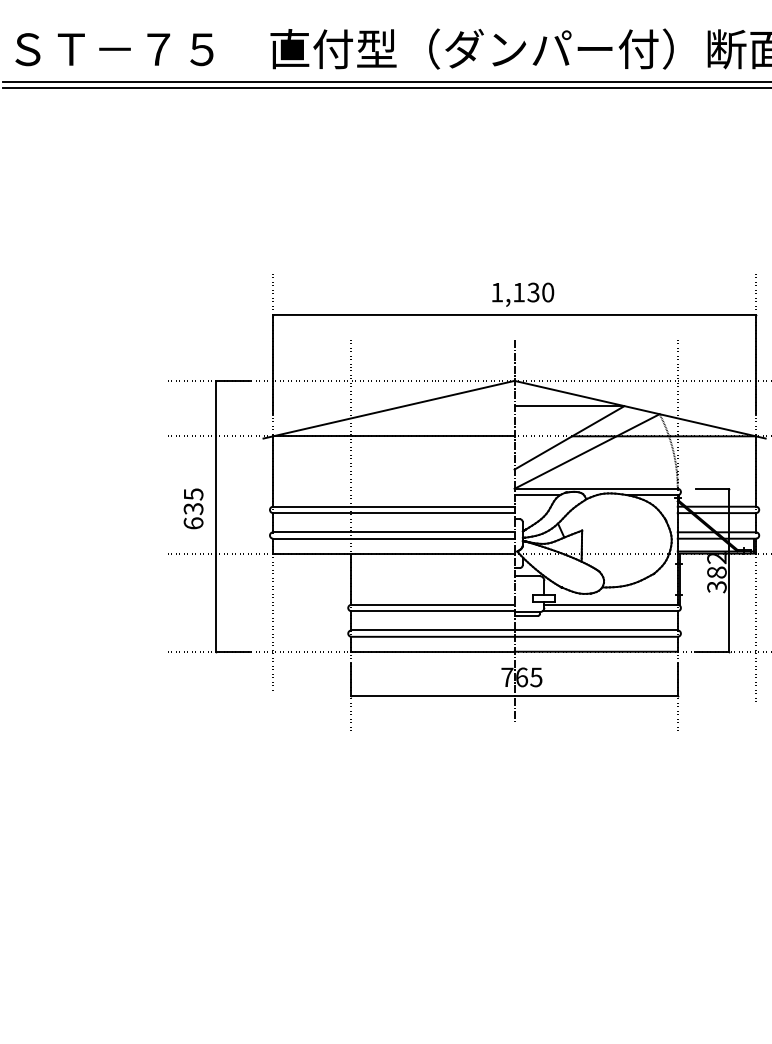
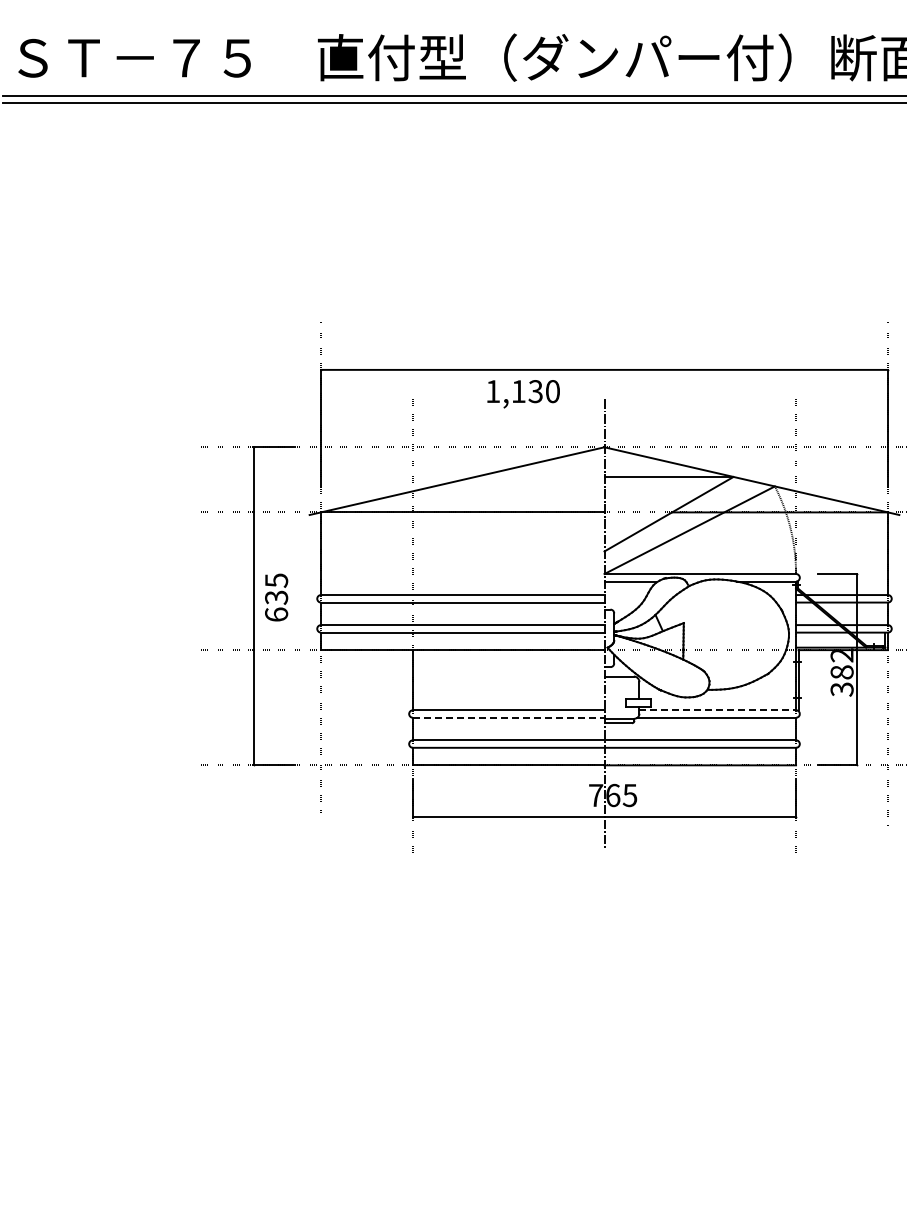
text: (523, 295) -> (523, 394), moved
text: (193, 508) -> (276, 597), moved
line: (611, 605) -> (718, 710), solid -> dashed
line: (432, 610) -> (508, 717), solid -> dashed

